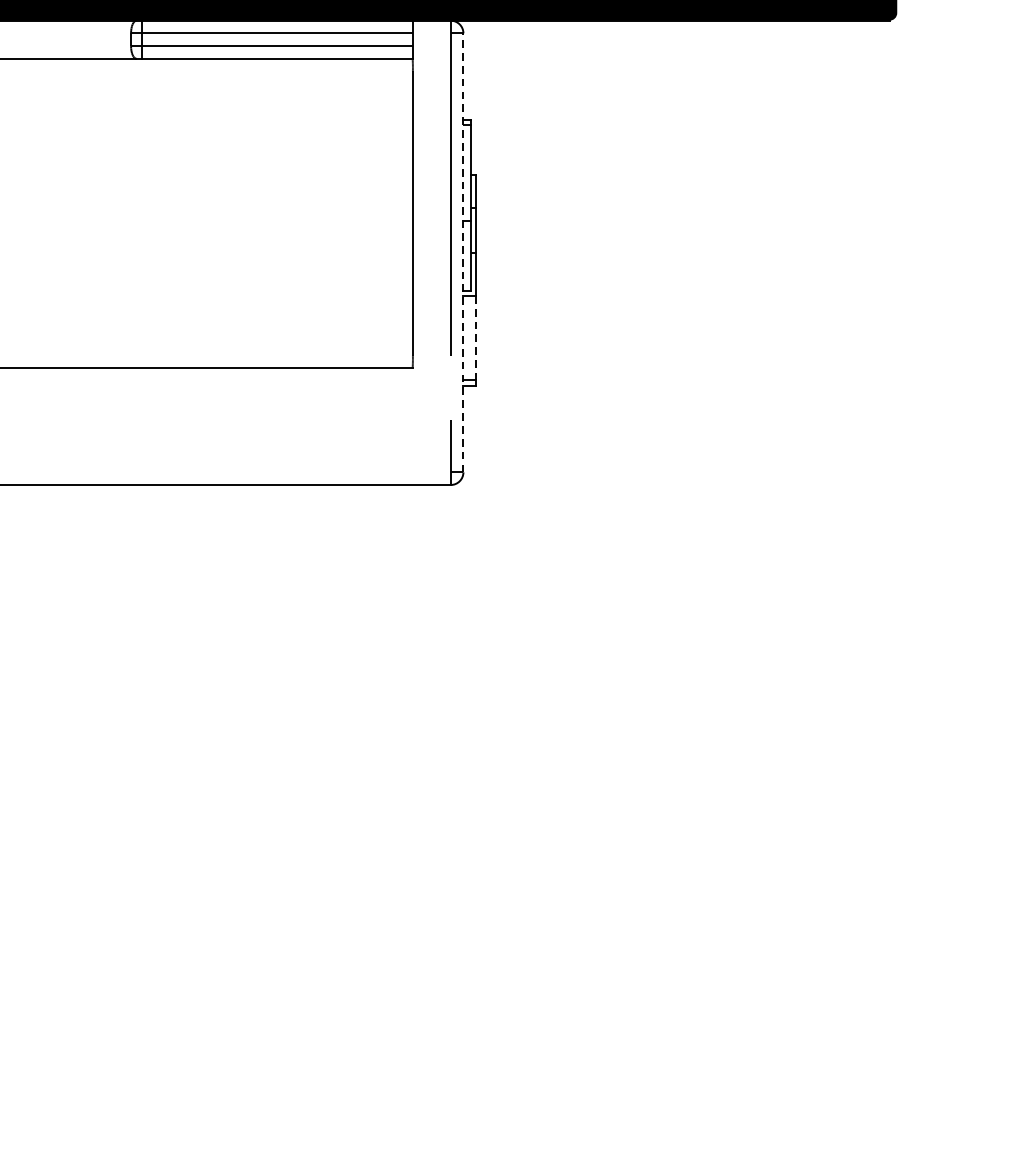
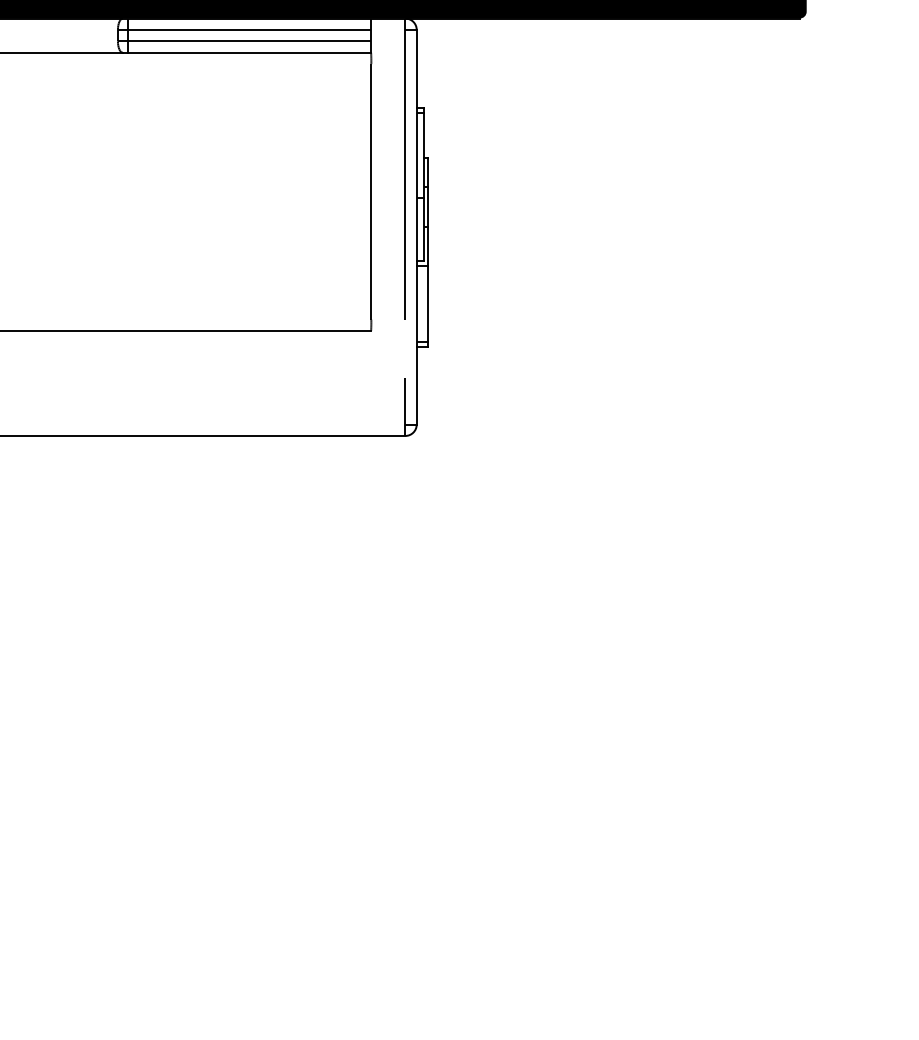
line: (463, 252) -> (416, 226), dashed -> solid
line: (476, 337) -> (428, 303), dashed -> solid

